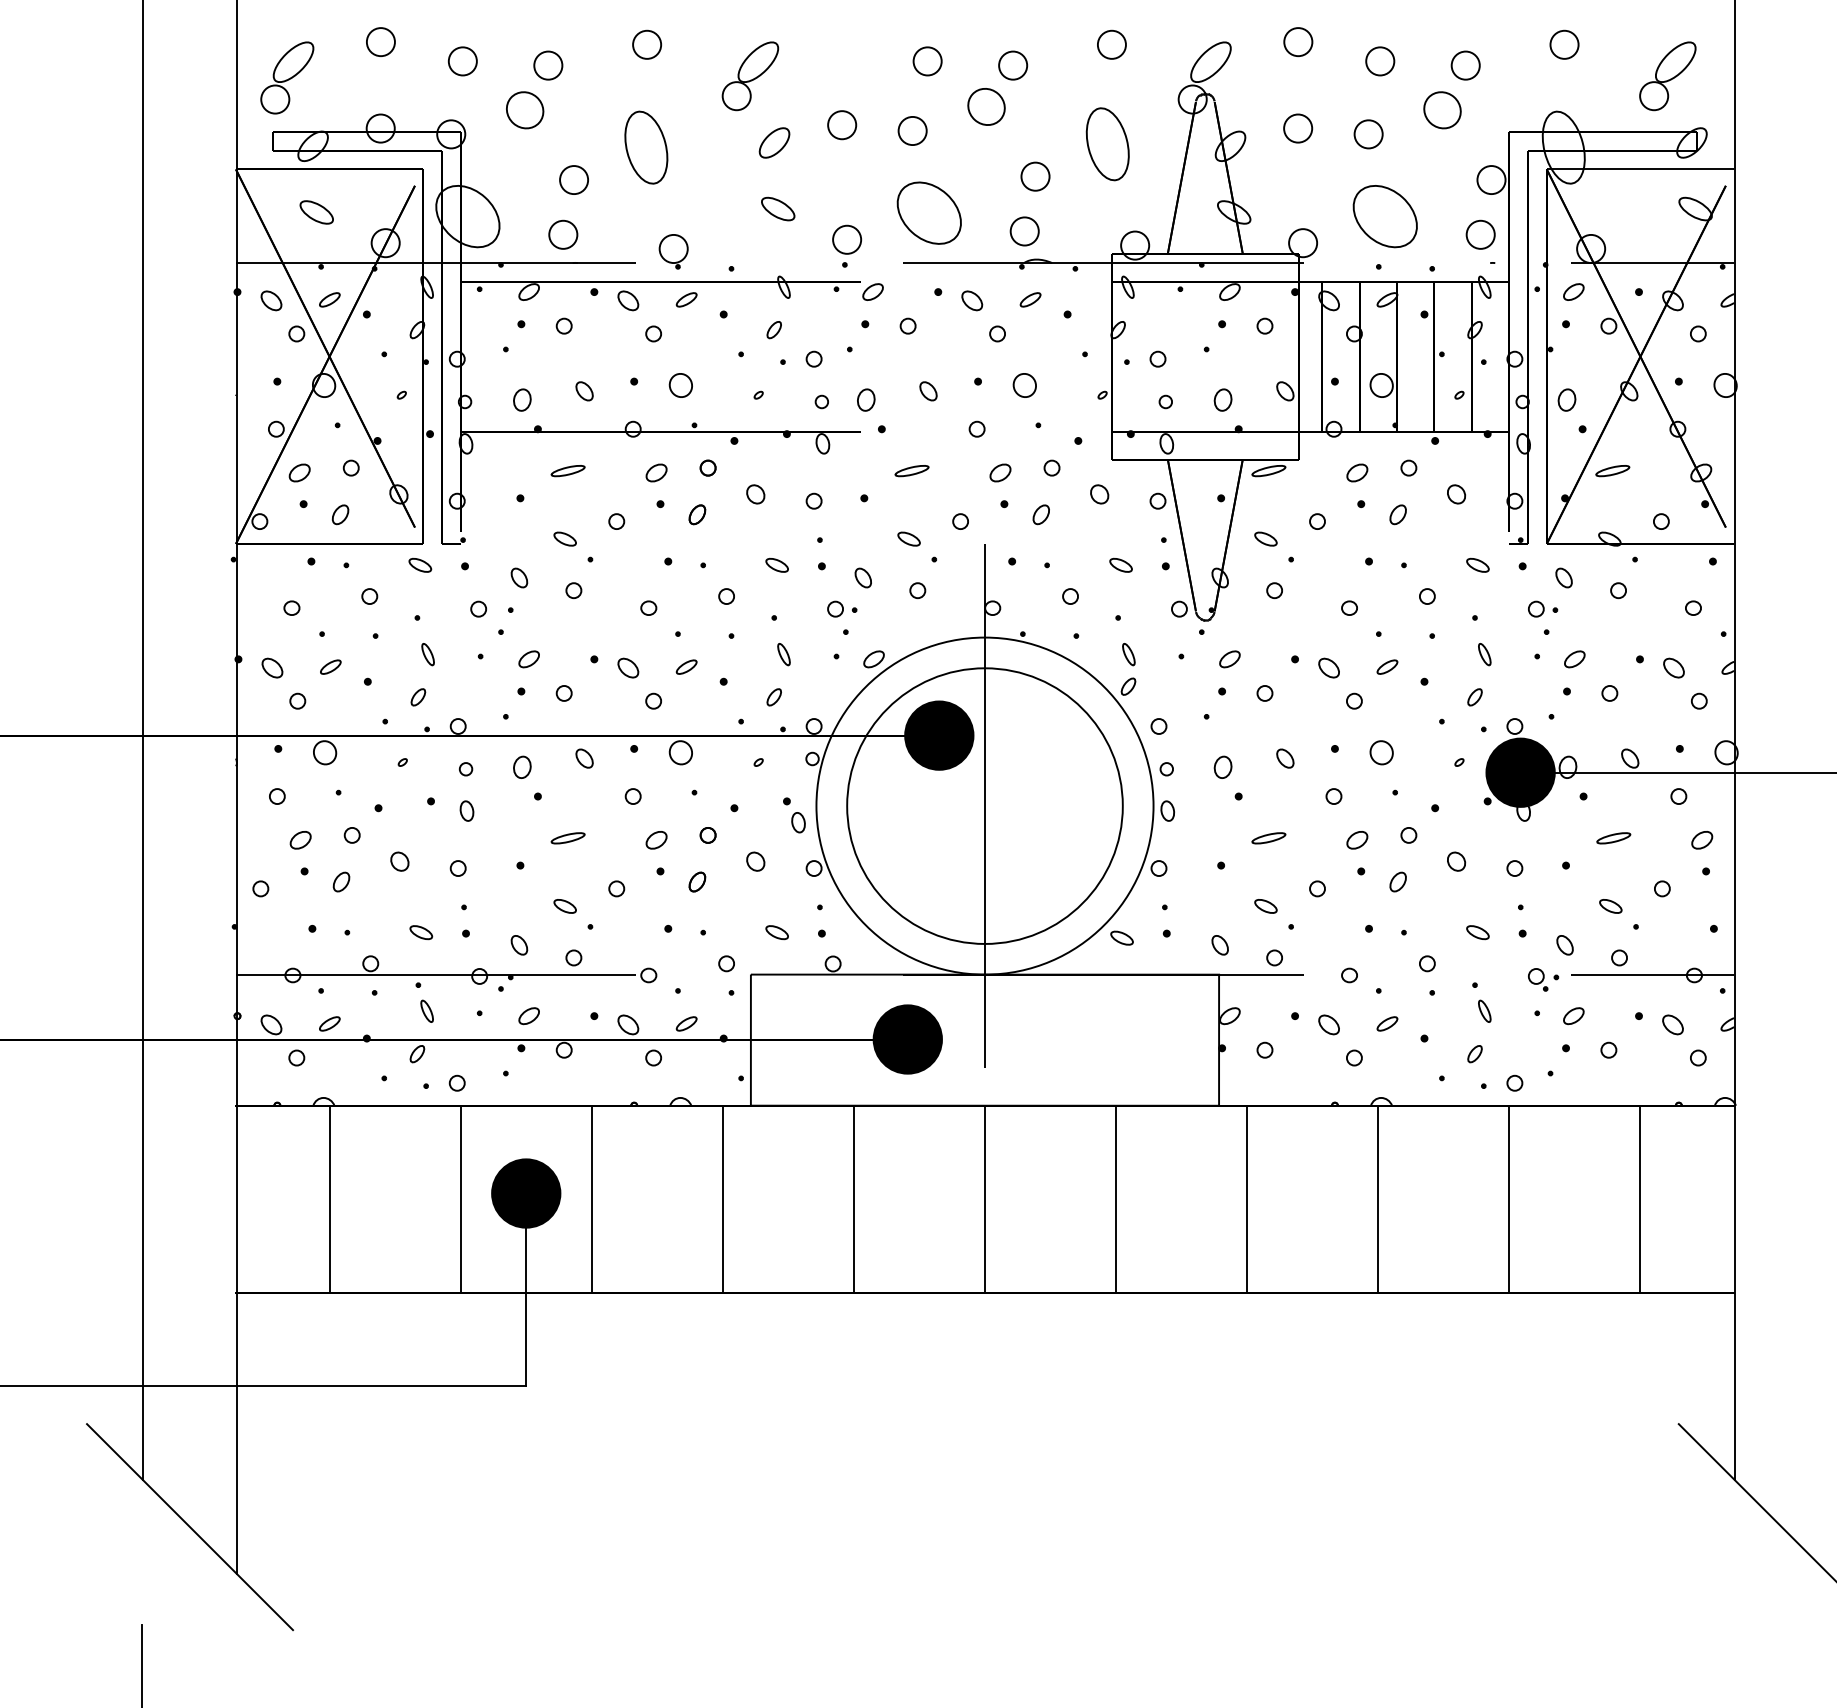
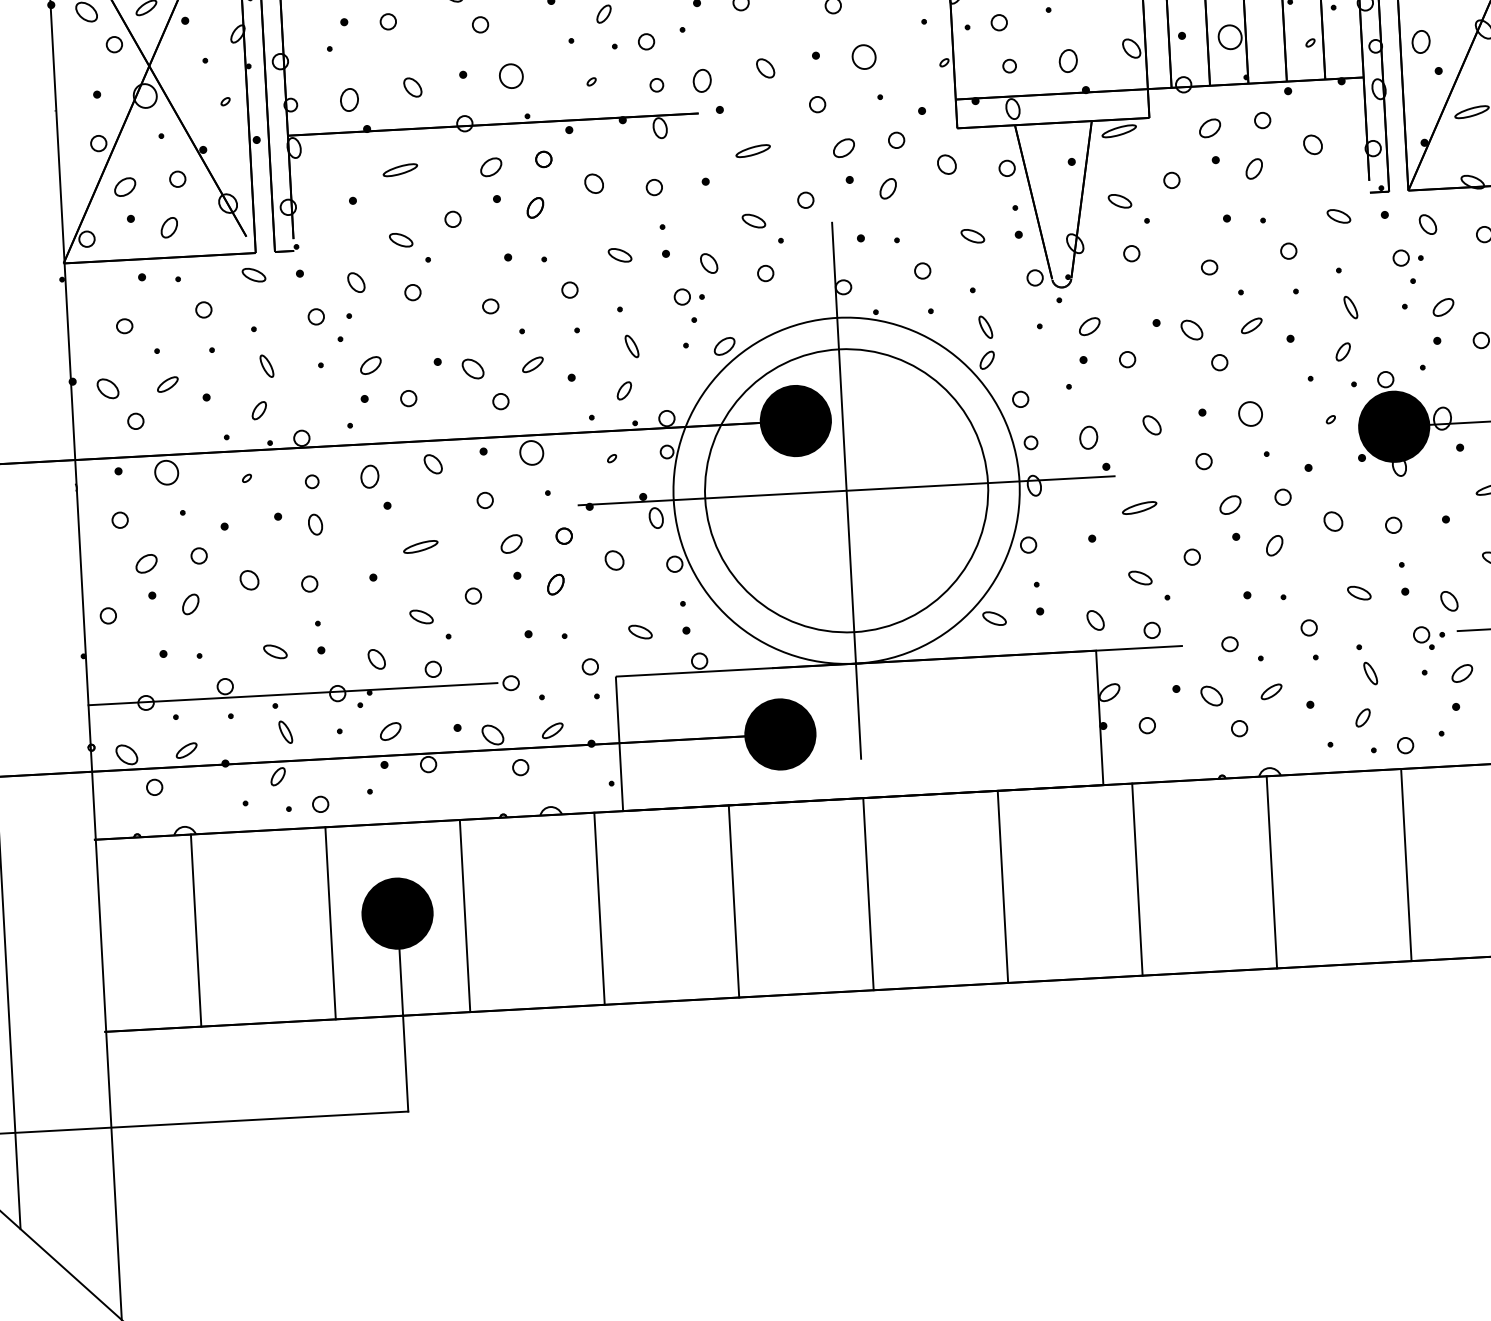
line: (984, 806) -> (846, 491), added

